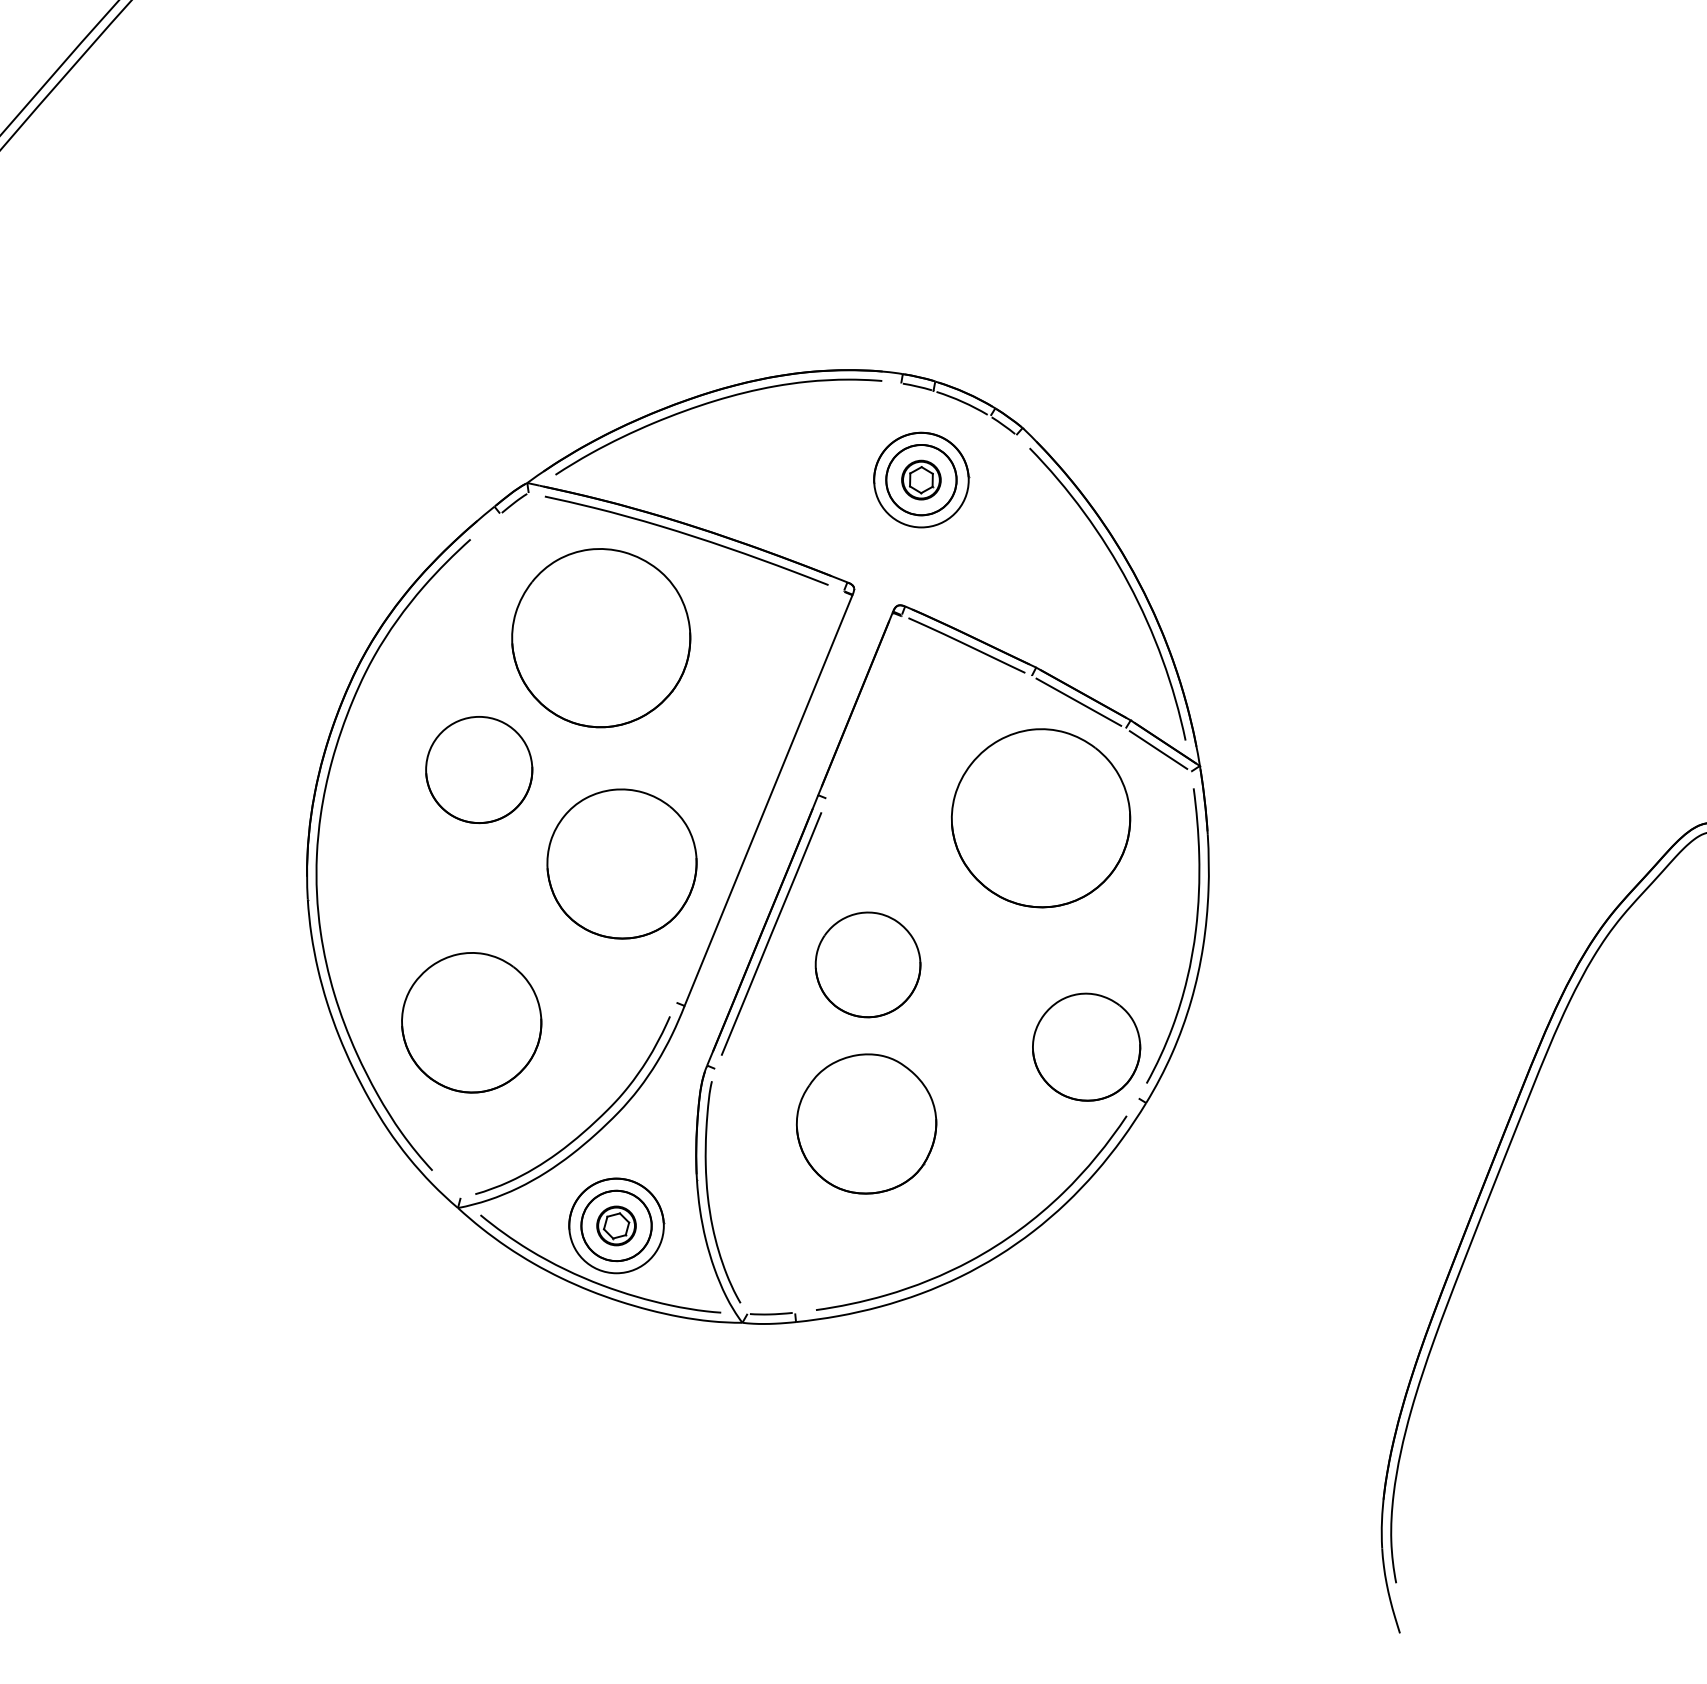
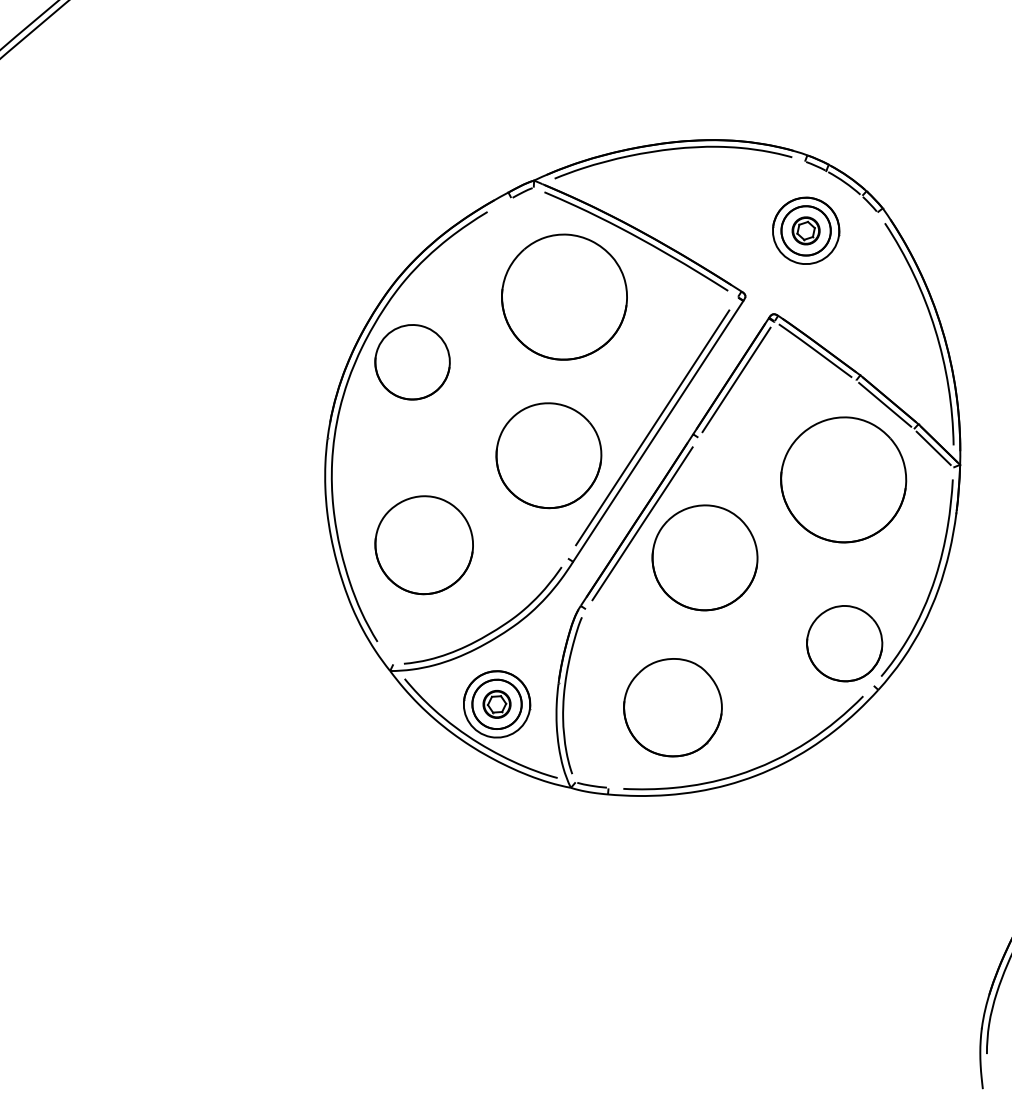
line: (863, 707) -> (736, 379), added
circle: (479, 770) -> (412, 362), moved
line: (759, 796) -> (652, 427), added
part: (867, 964) -> (704, 557), size x1.43
part: (866, 1123) -> (673, 707), moved

